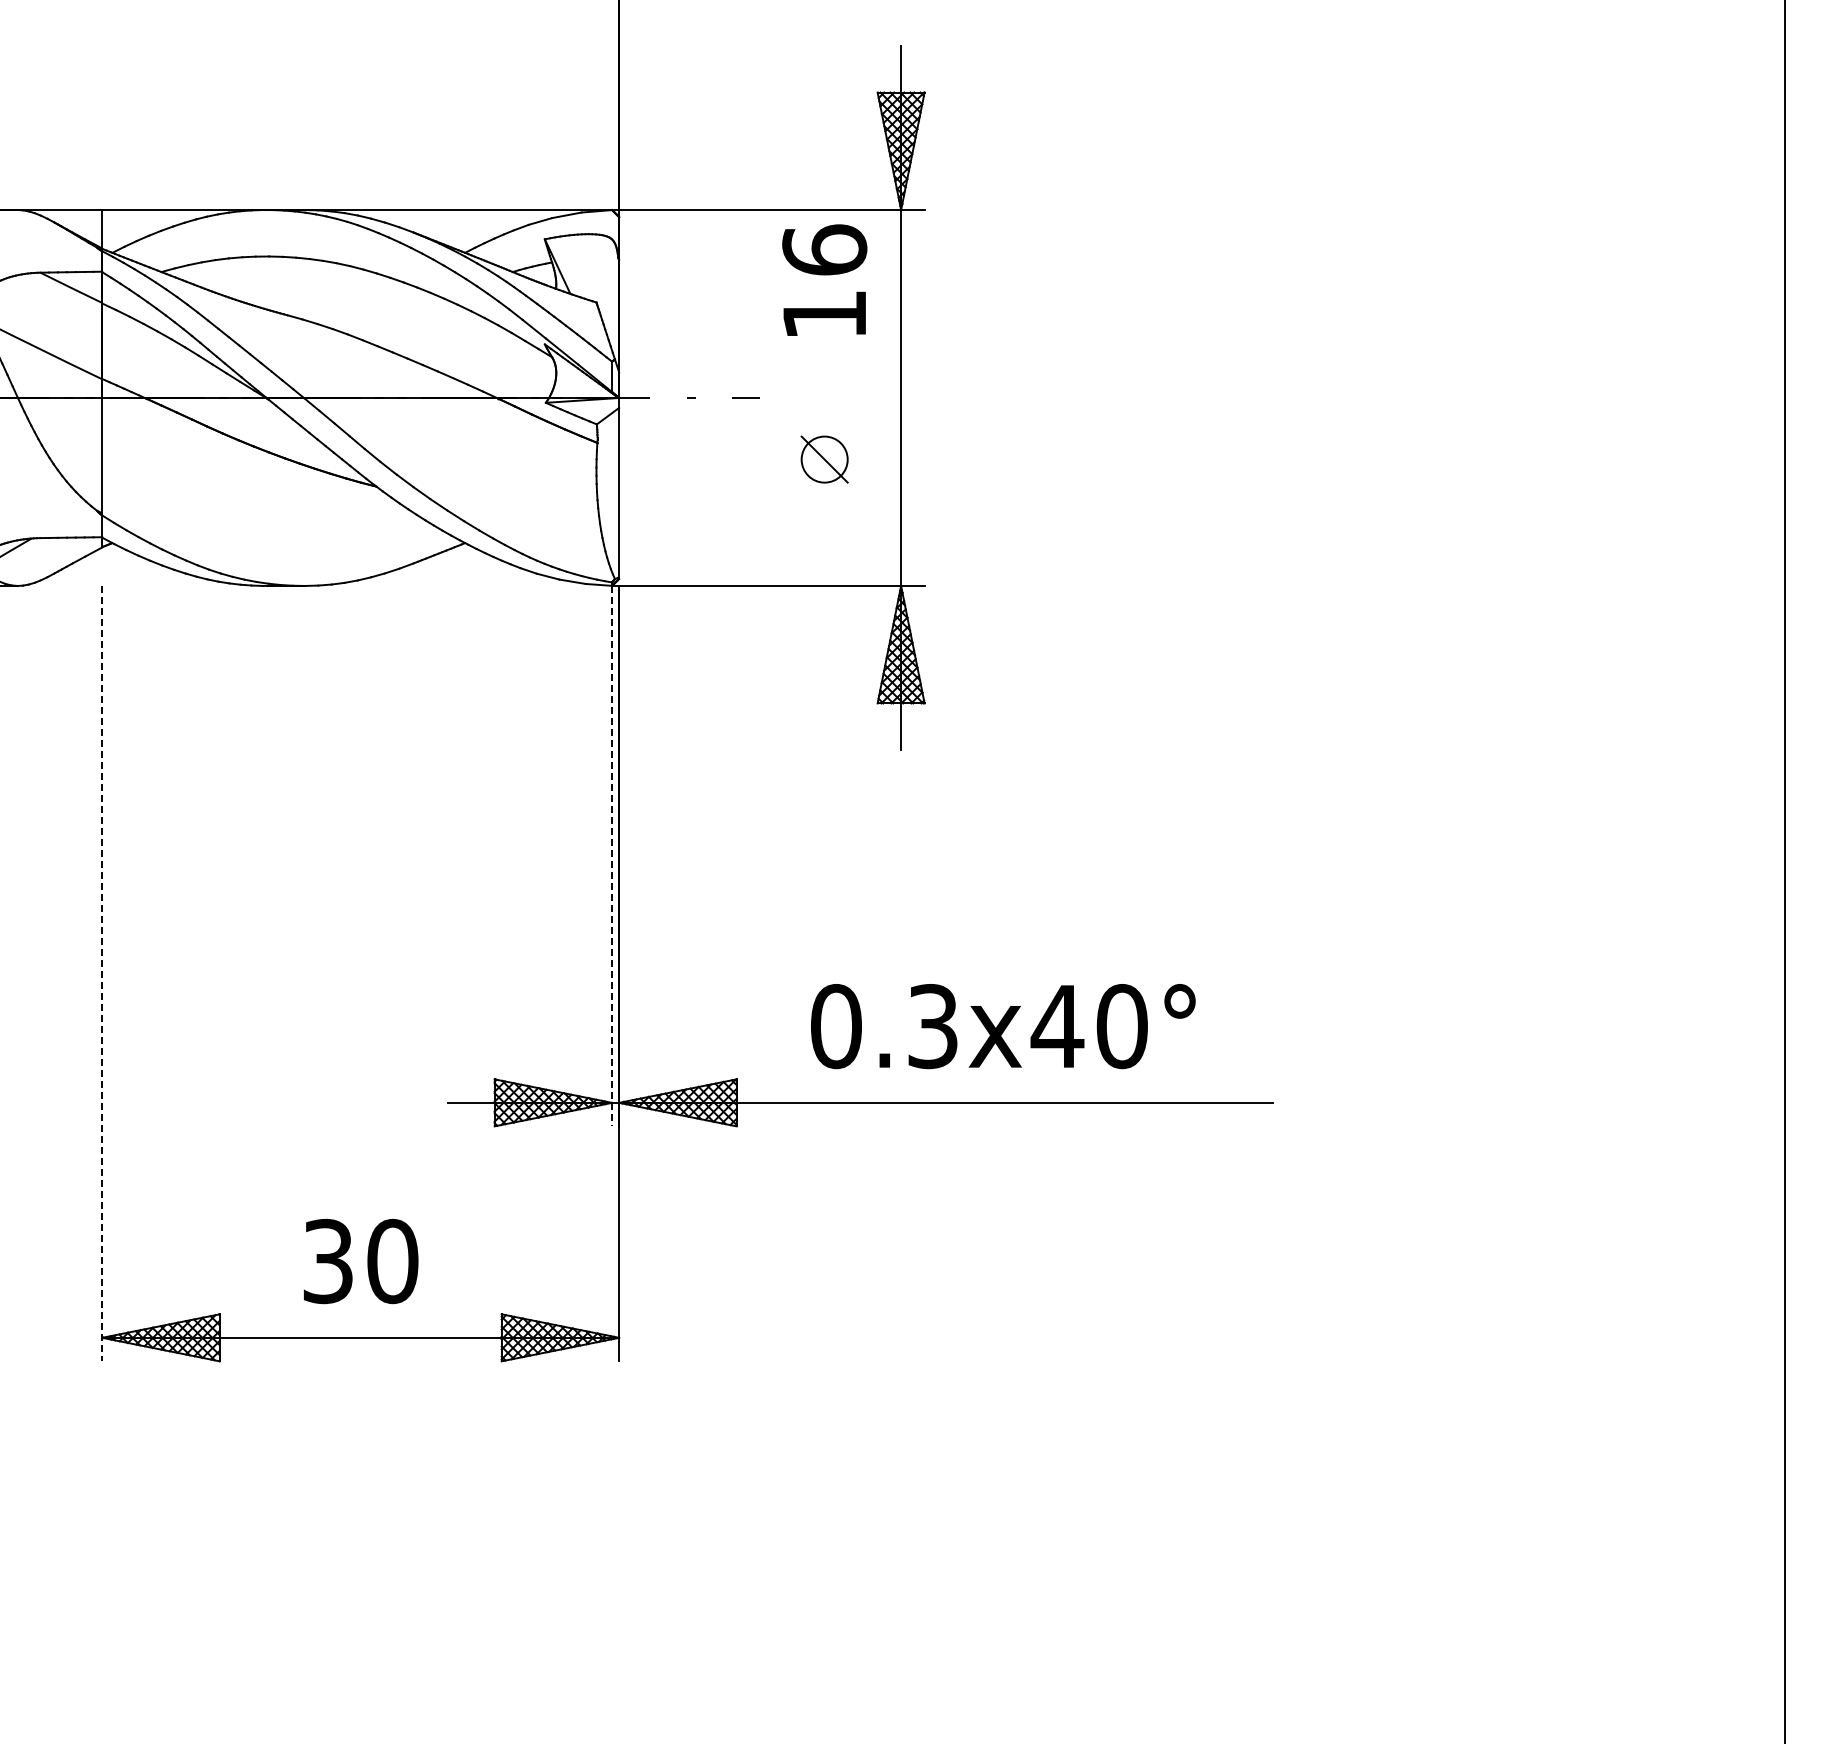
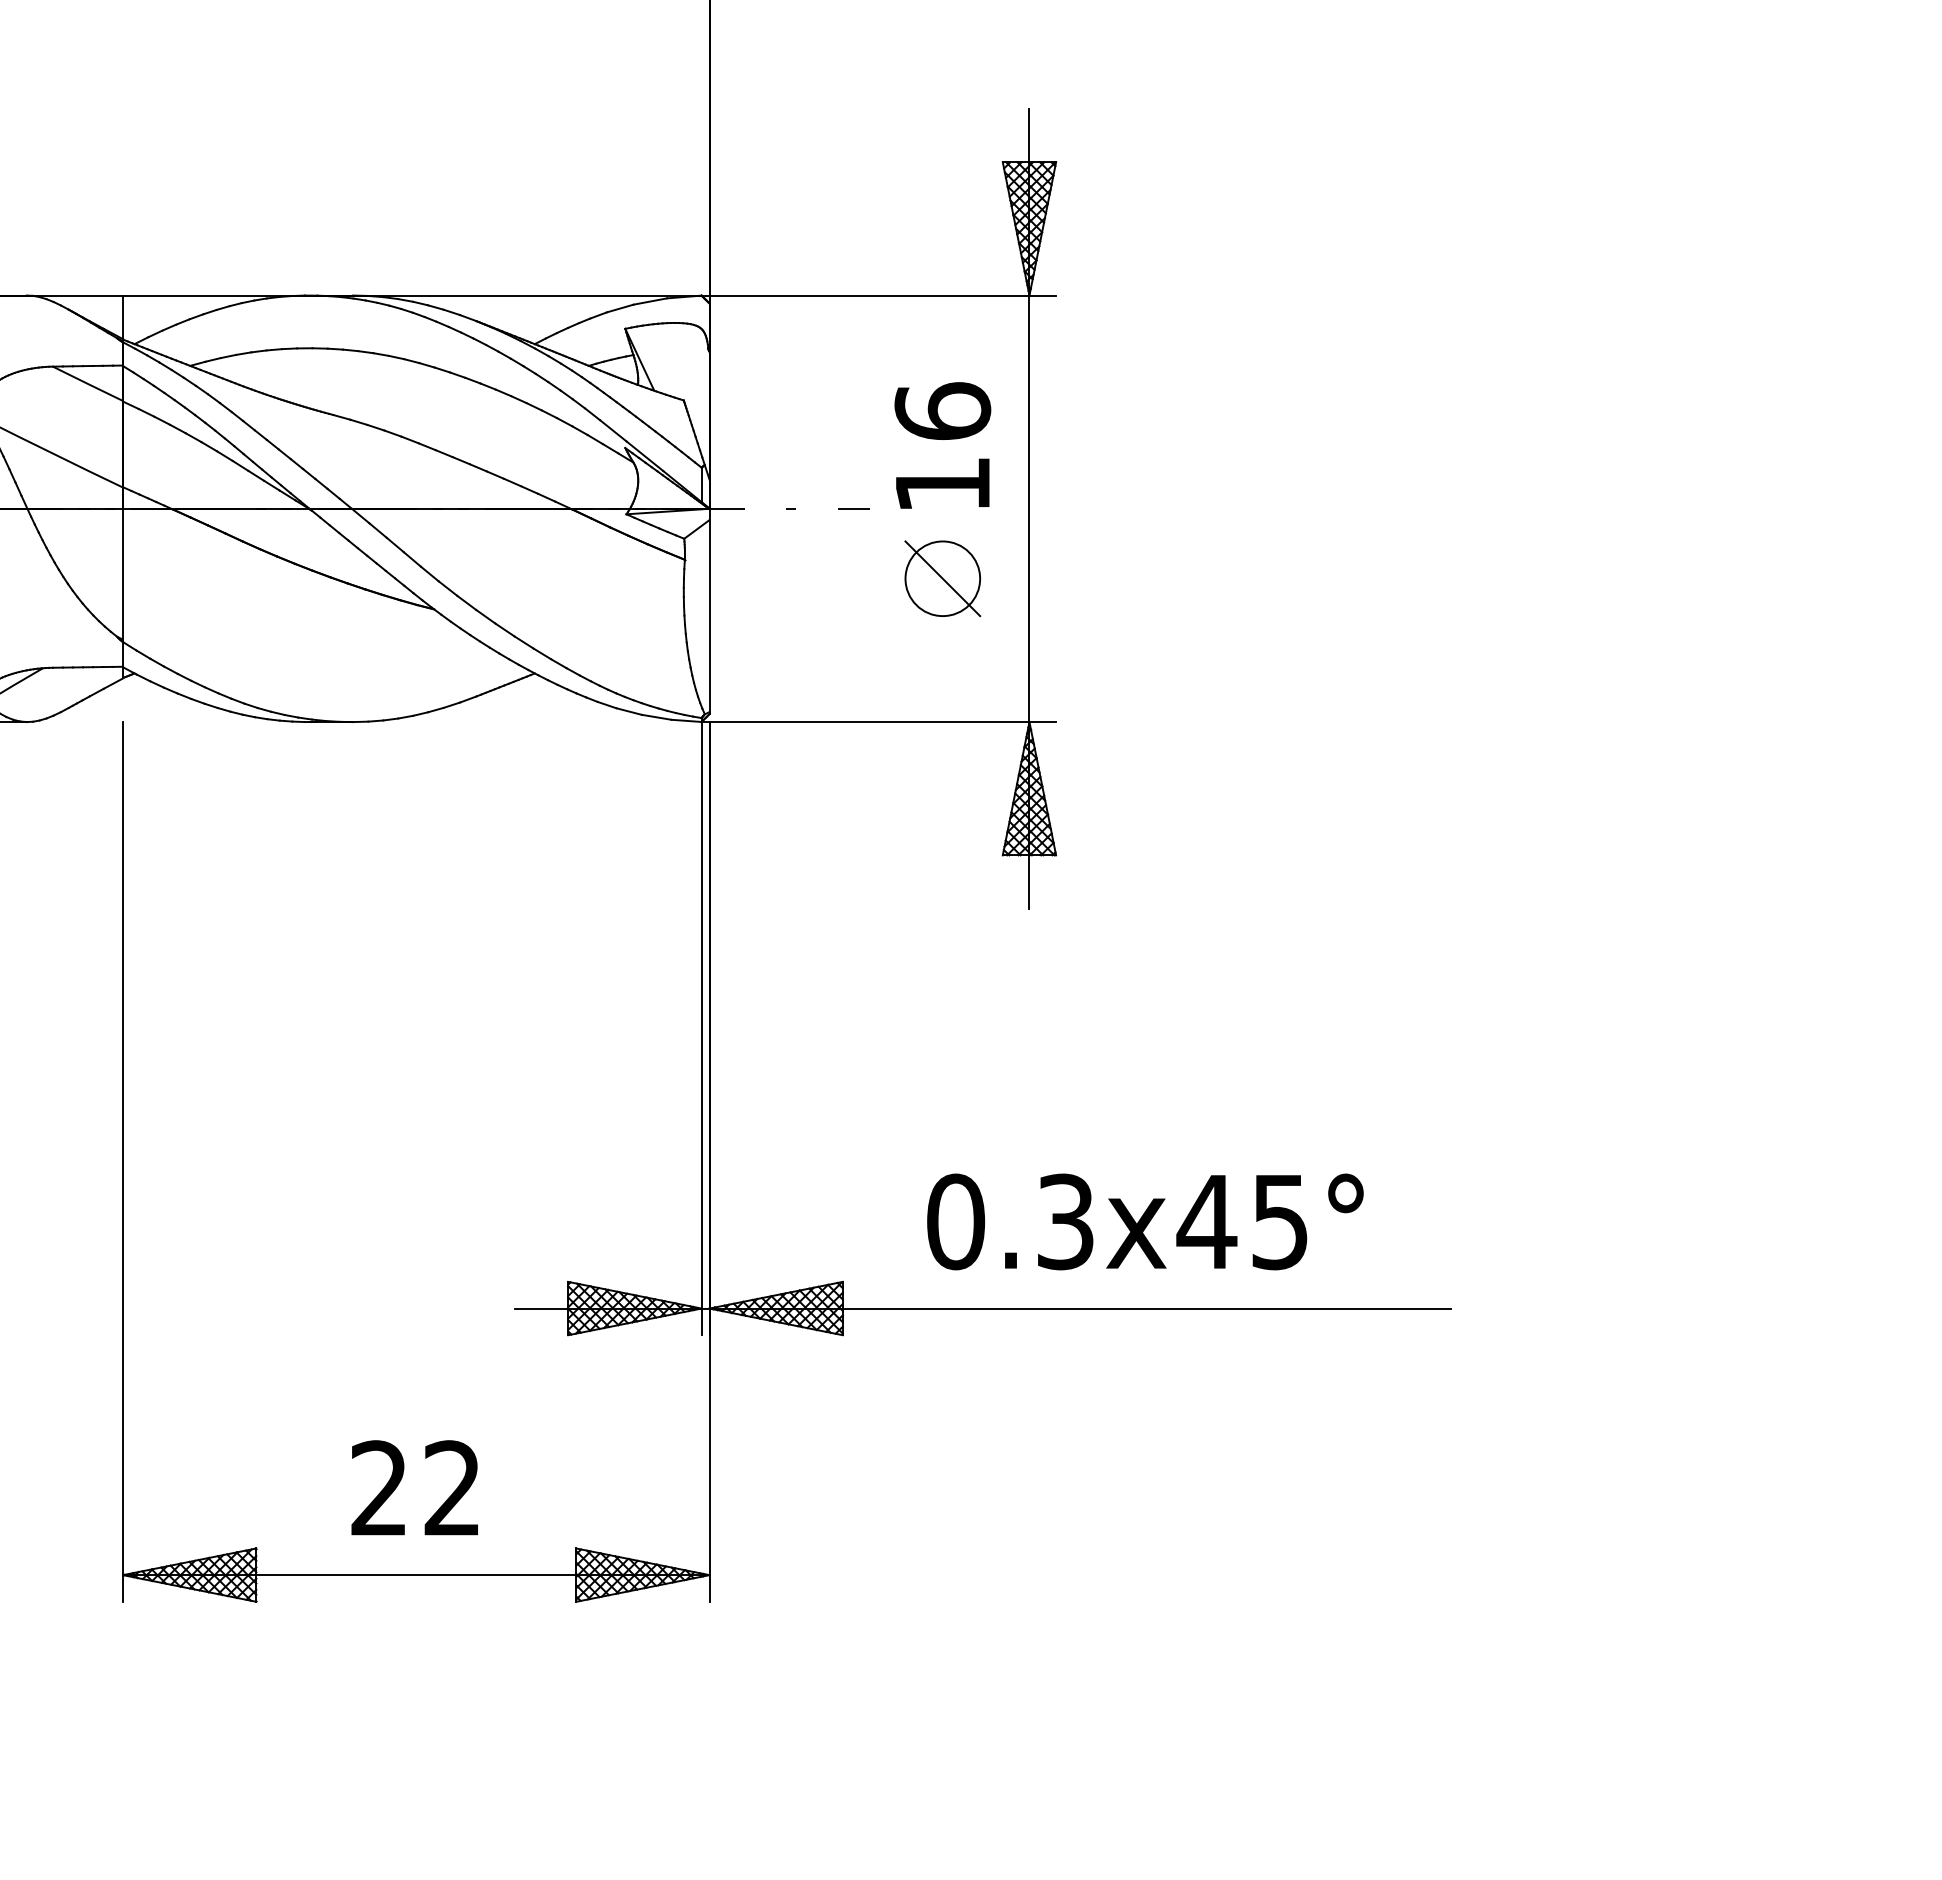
text: (824, 279) -> (942, 444), moved
part: (824, 459) -> (942, 578), size x1.43
line: (612, 856) -> (701, 1029), dashed -> solid
line: (102, 973) -> (123, 1161), dashed -> solid
text: (1121, 1026) -> (1279, 1221), 0.3x40° -> 0.3x45°
text: (360, 1261) -> (416, 1488), 30 -> 22

